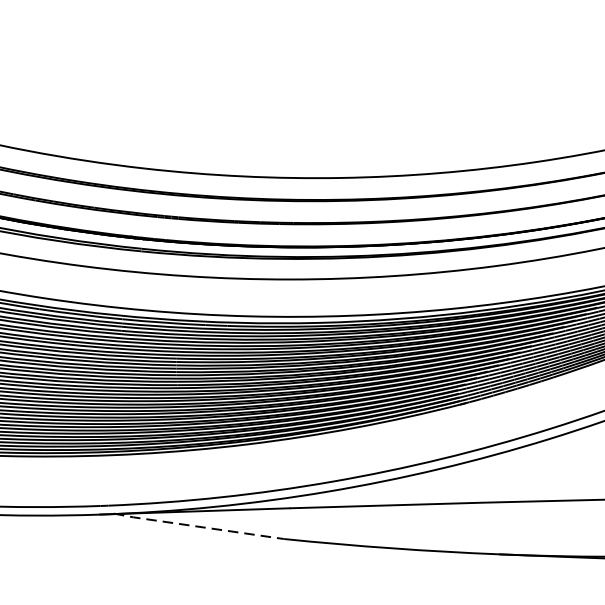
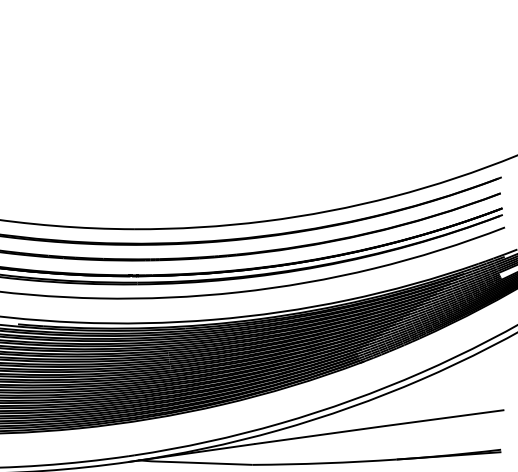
line: (198, 526) -> (195, 462), dashed -> solid

